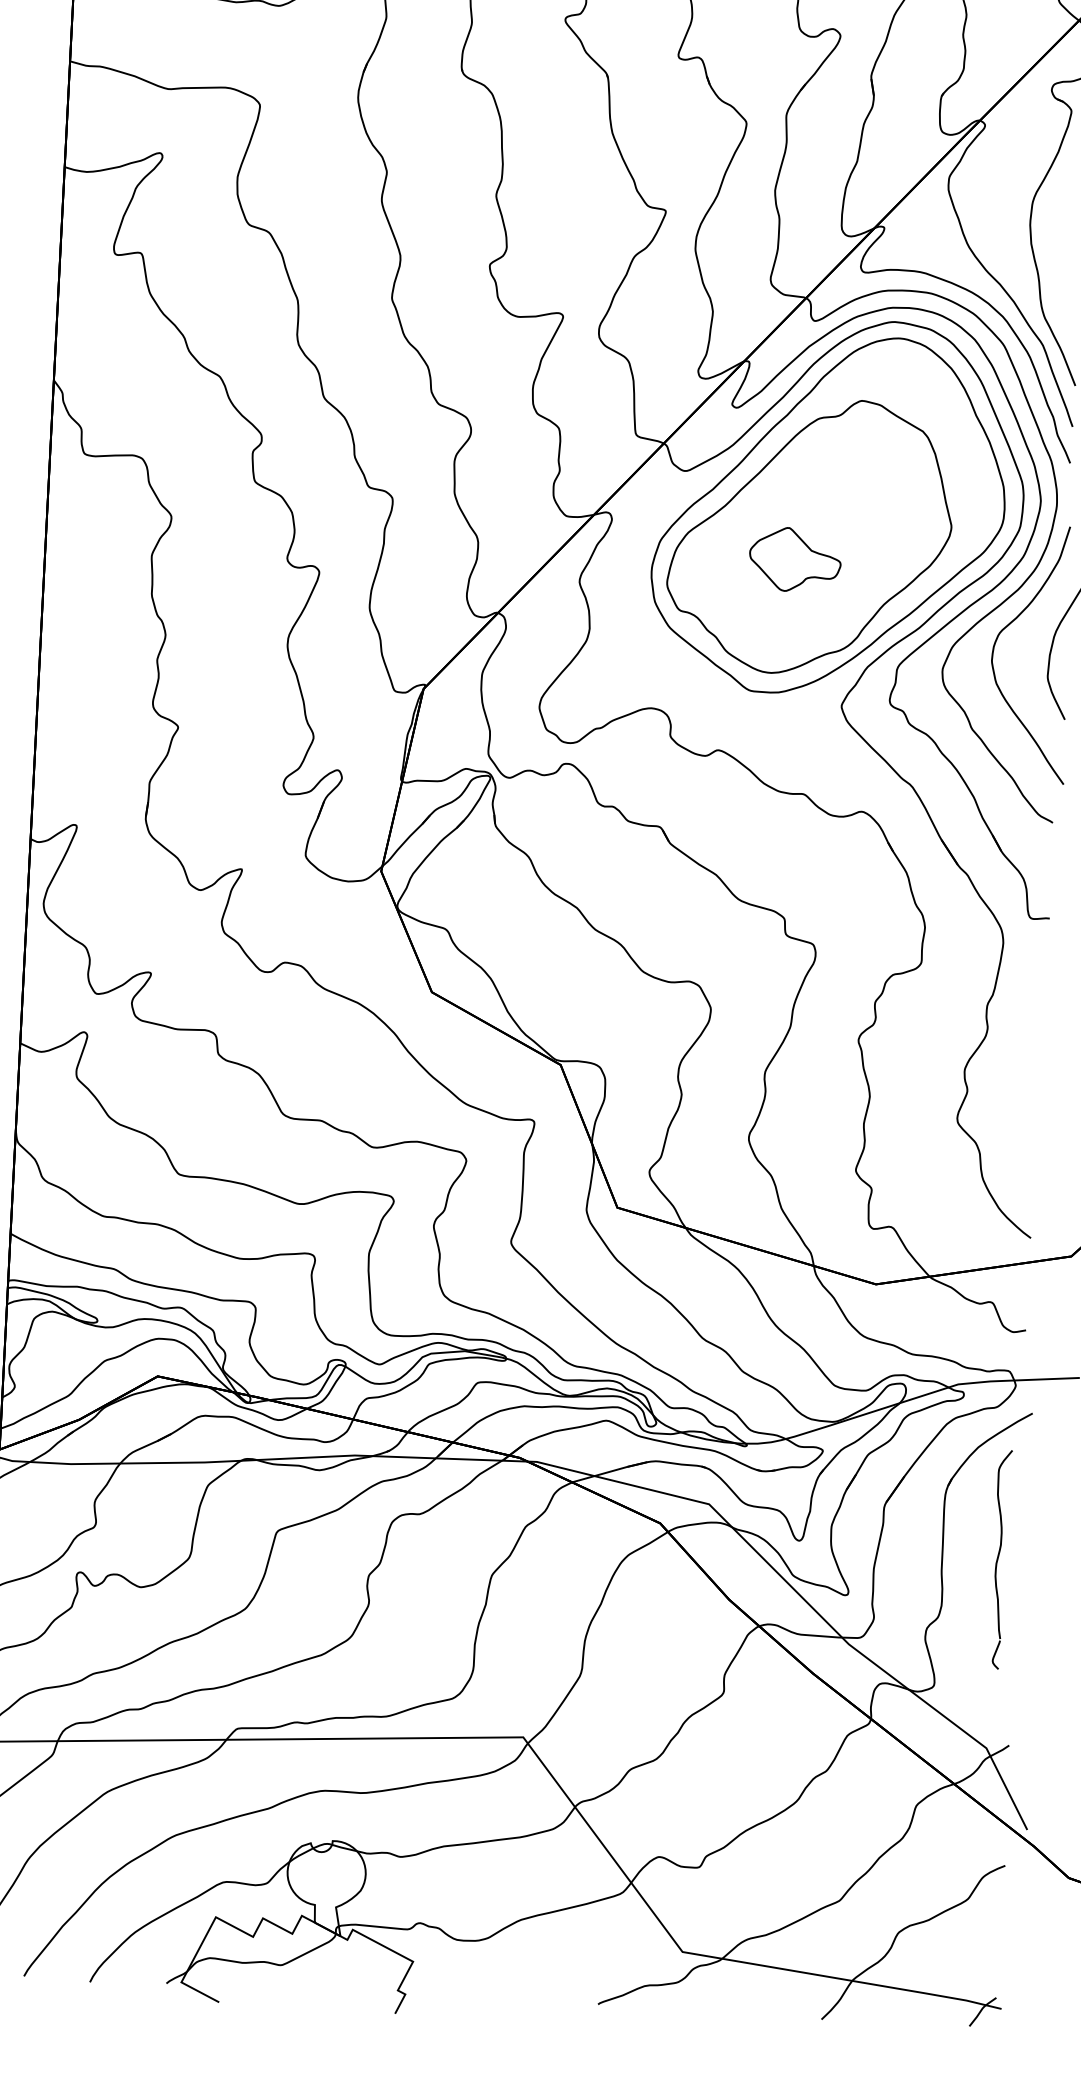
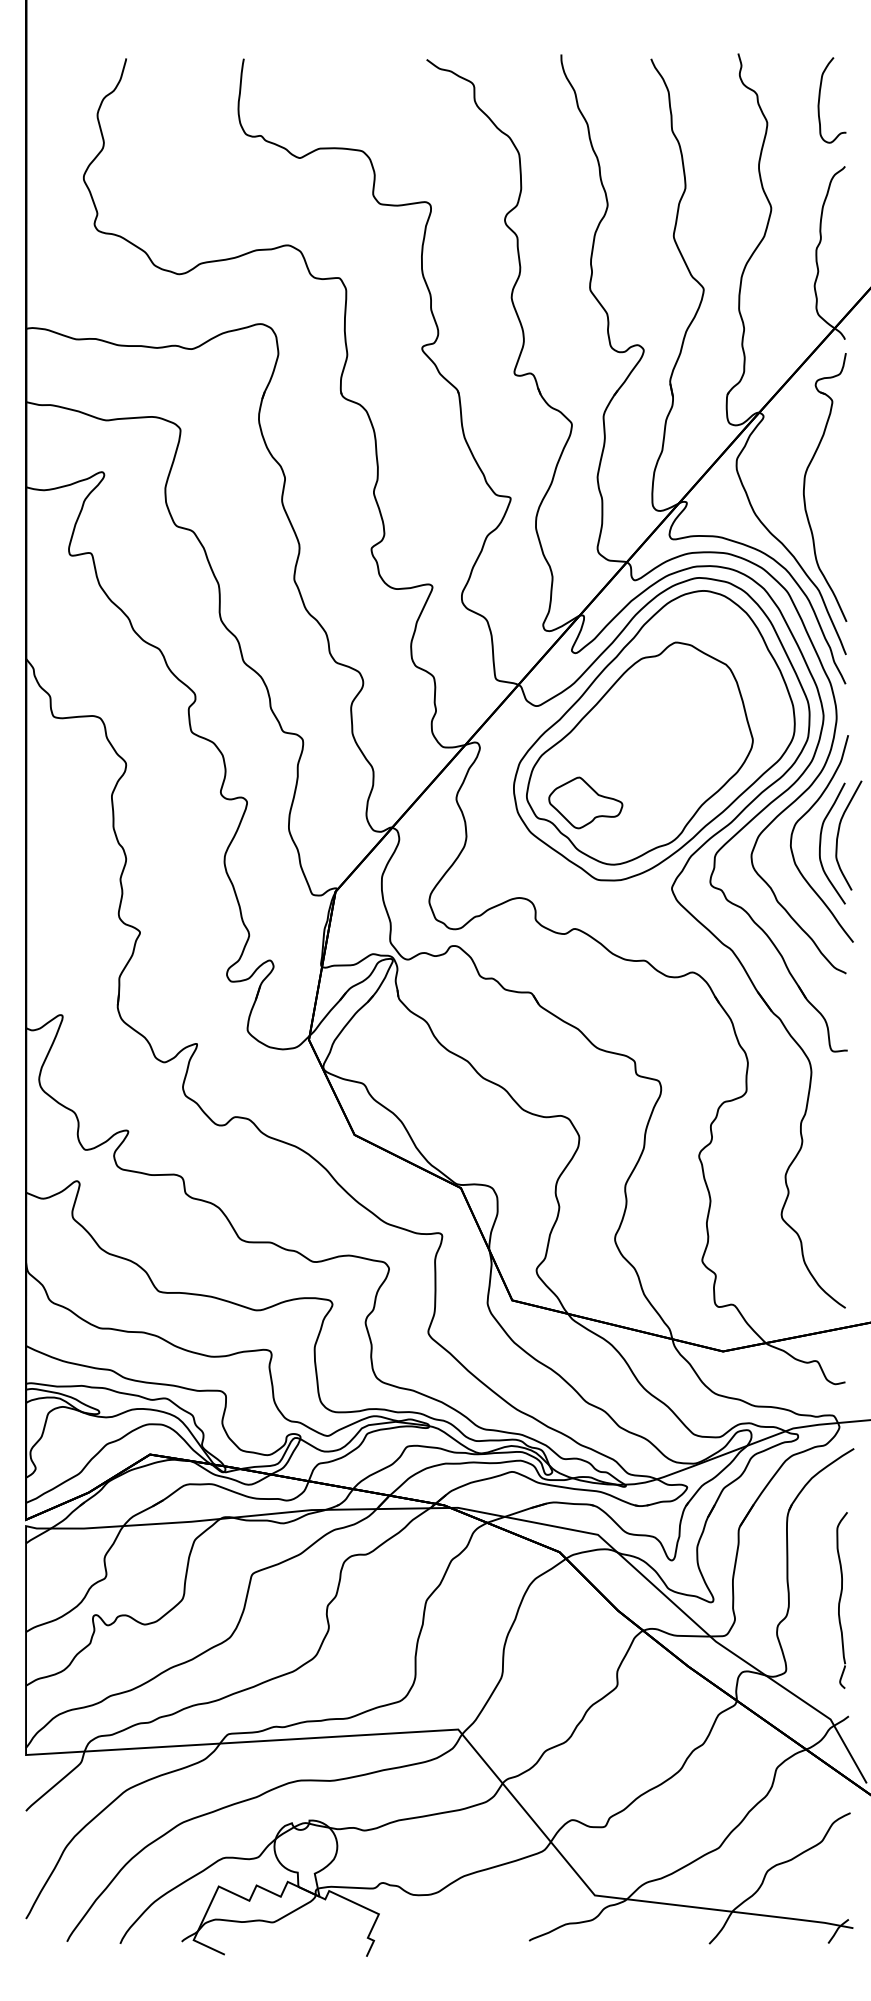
part: (794, 559) -> (585, 802), moved
curve: (1030, 659) -> (821, 843), added
part: (999, 1559) -> (841, 1600), moved

